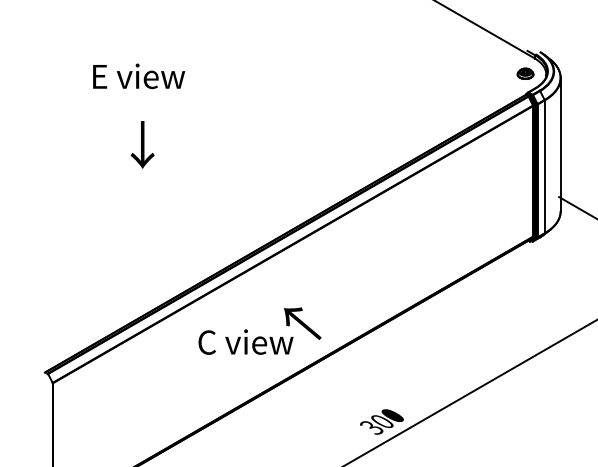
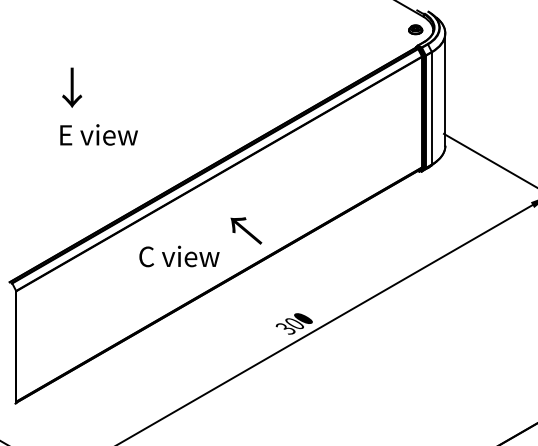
text: (138, 75) -> (98, 134), moved
text: (143, 144) -> (72, 87), moved
text: (302, 323) -> (246, 230), moved

